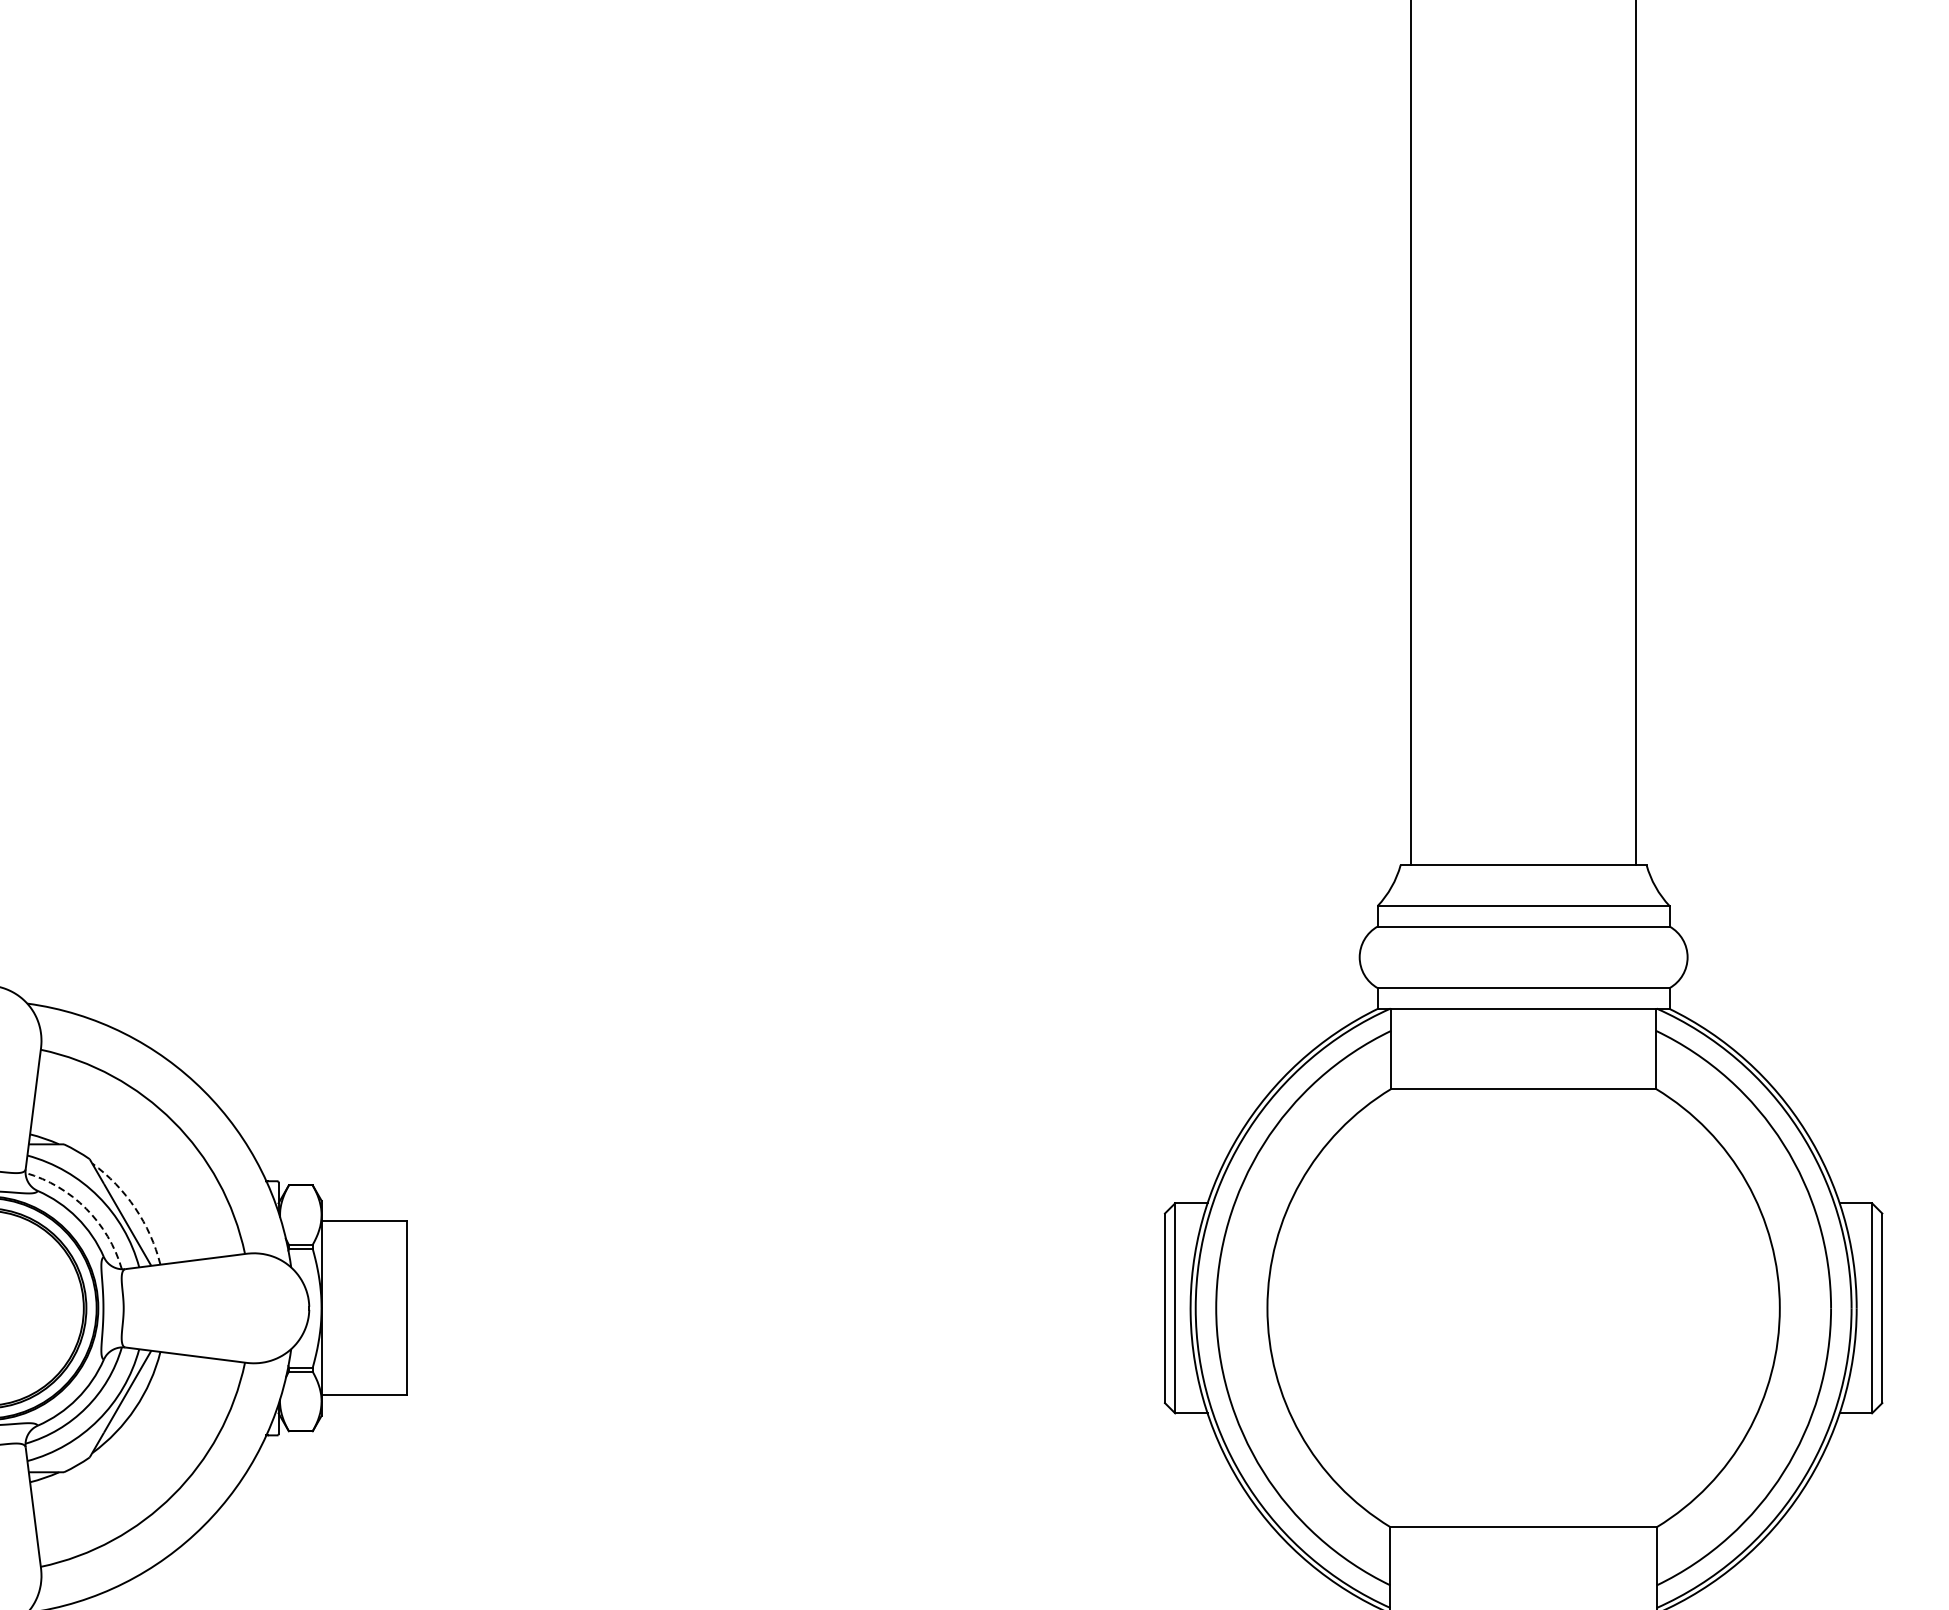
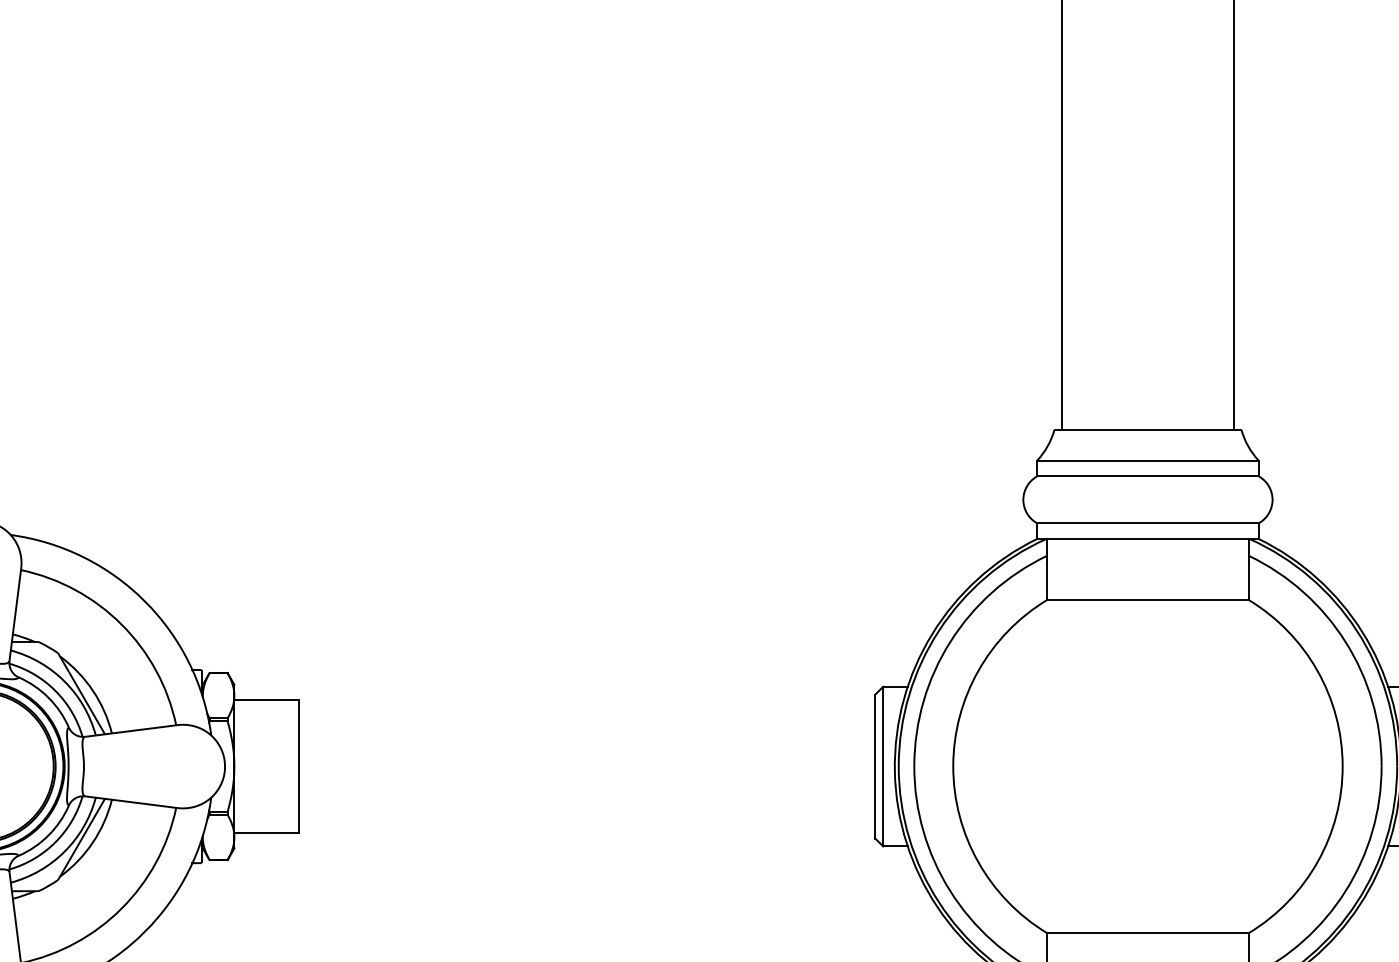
arc: (86, 1208) -> (55, 690), dashed -> solid
arc: (135, 1208) -> (92, 690), dashed -> solid

